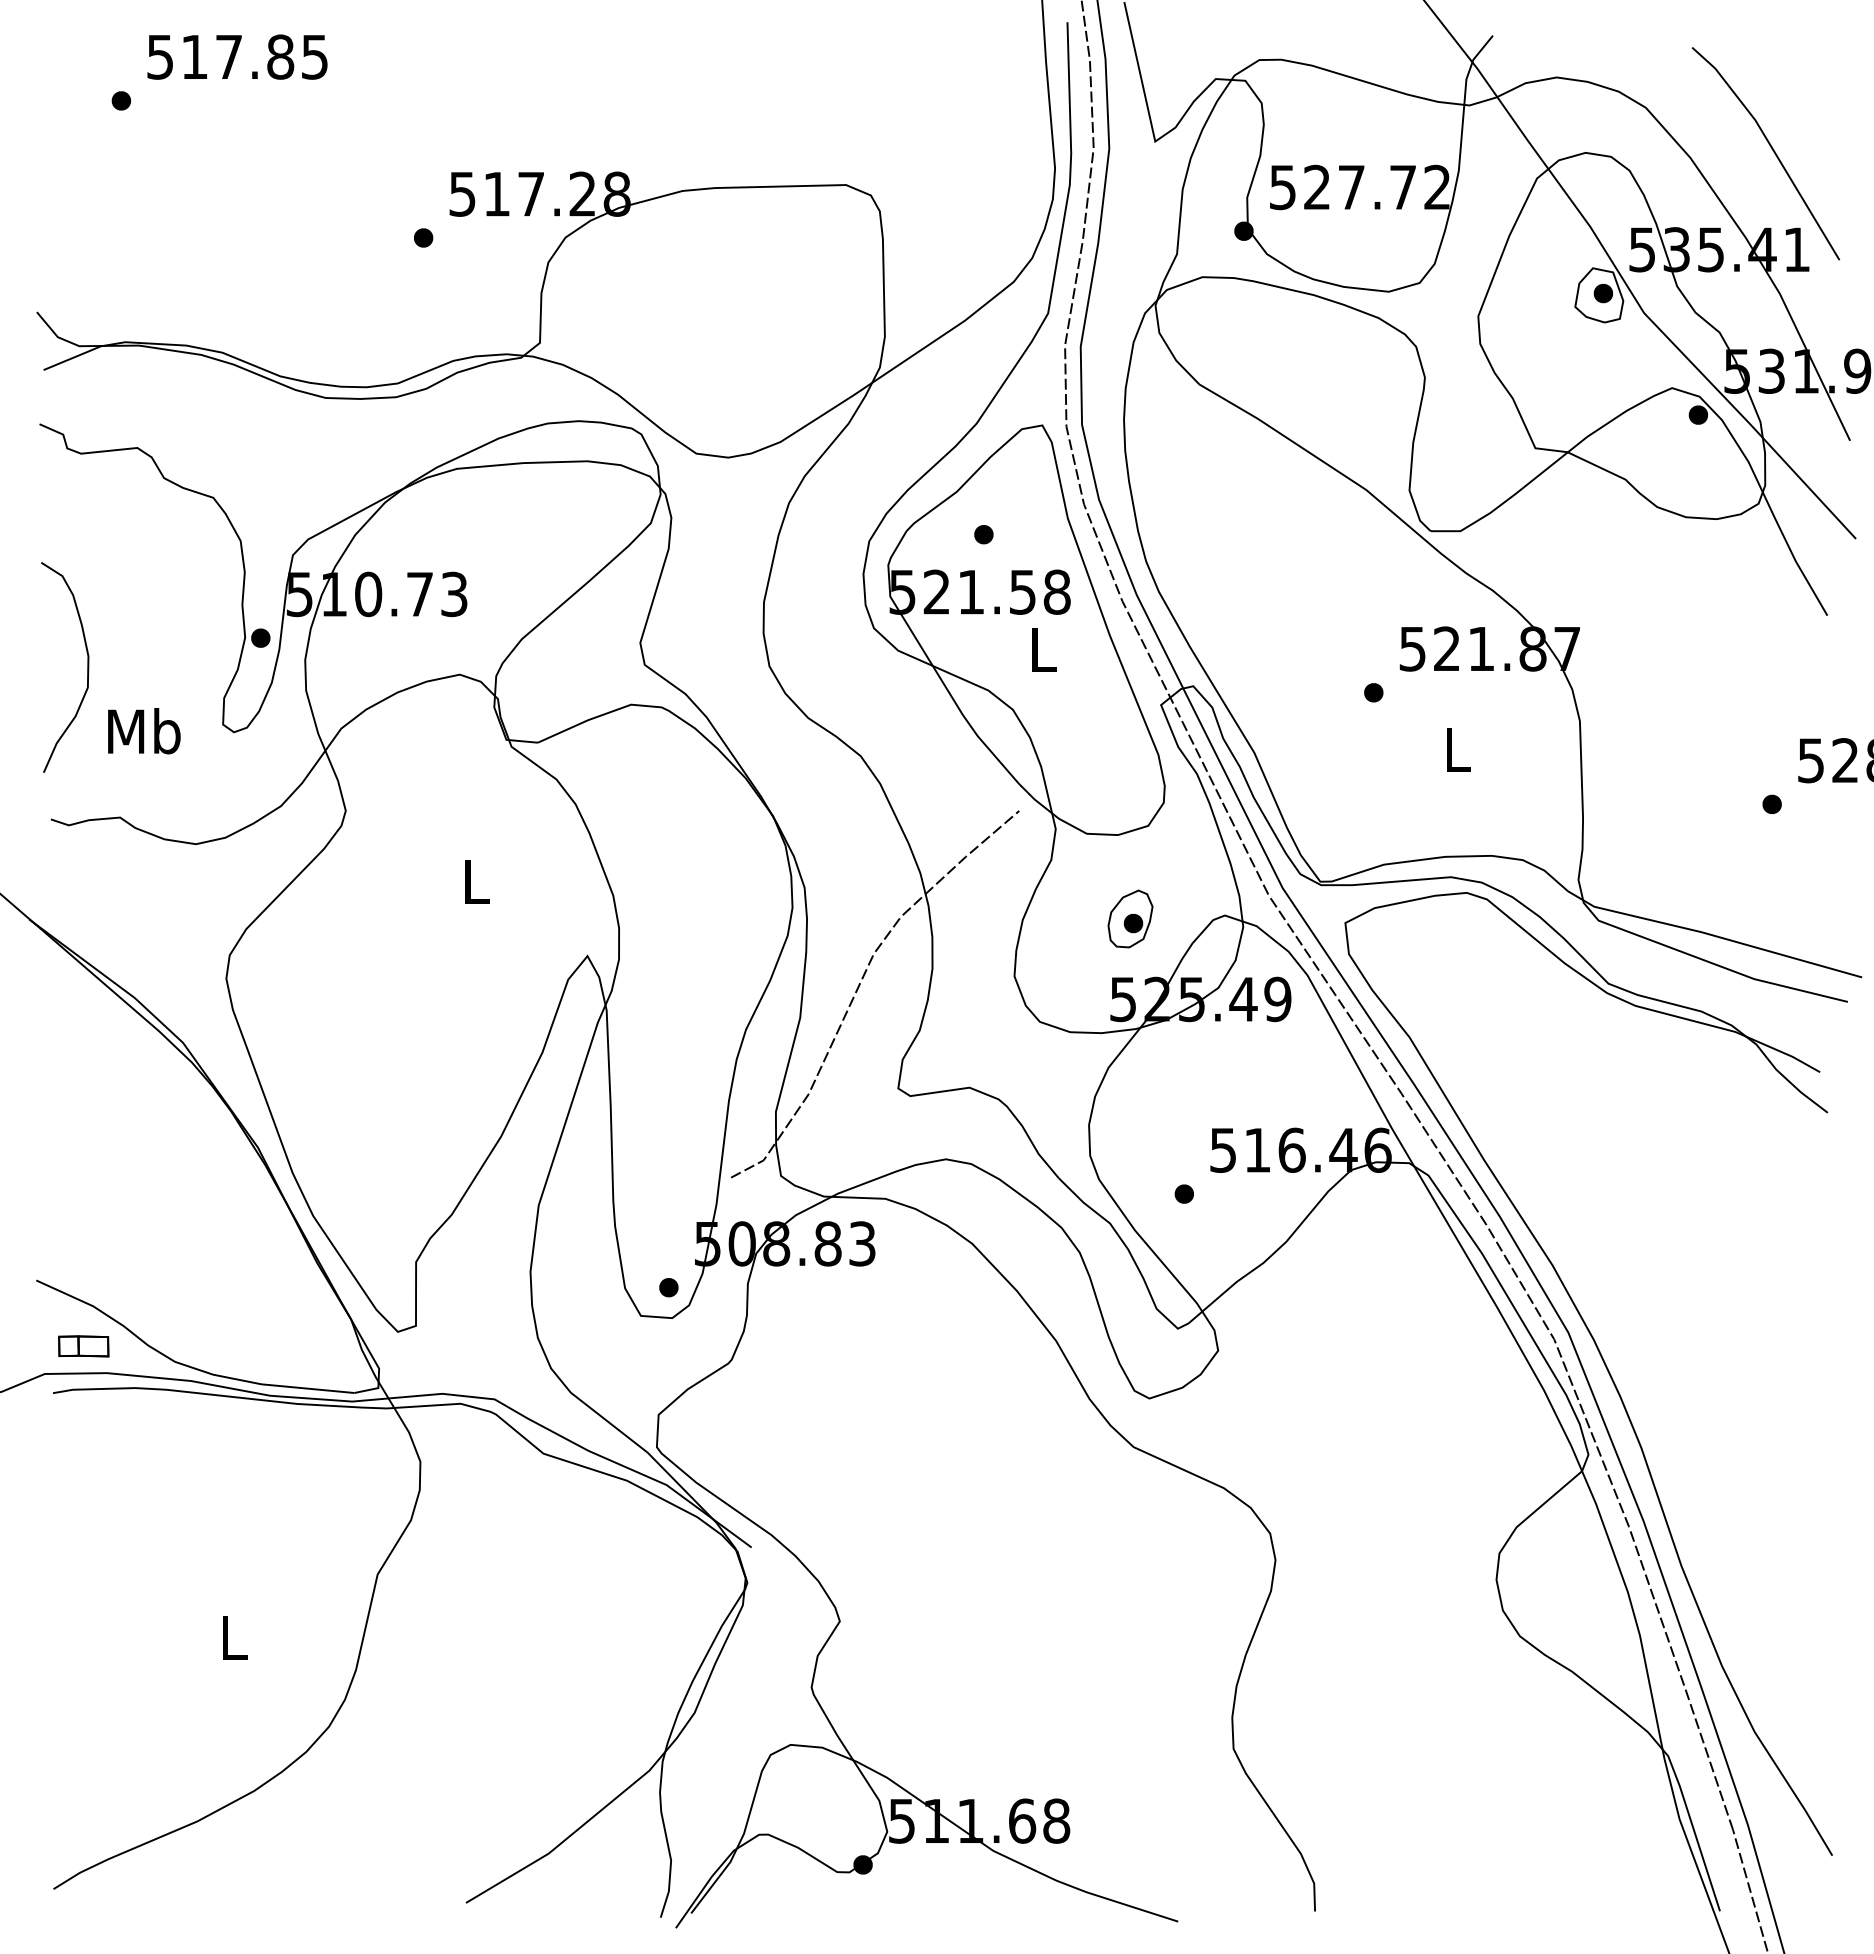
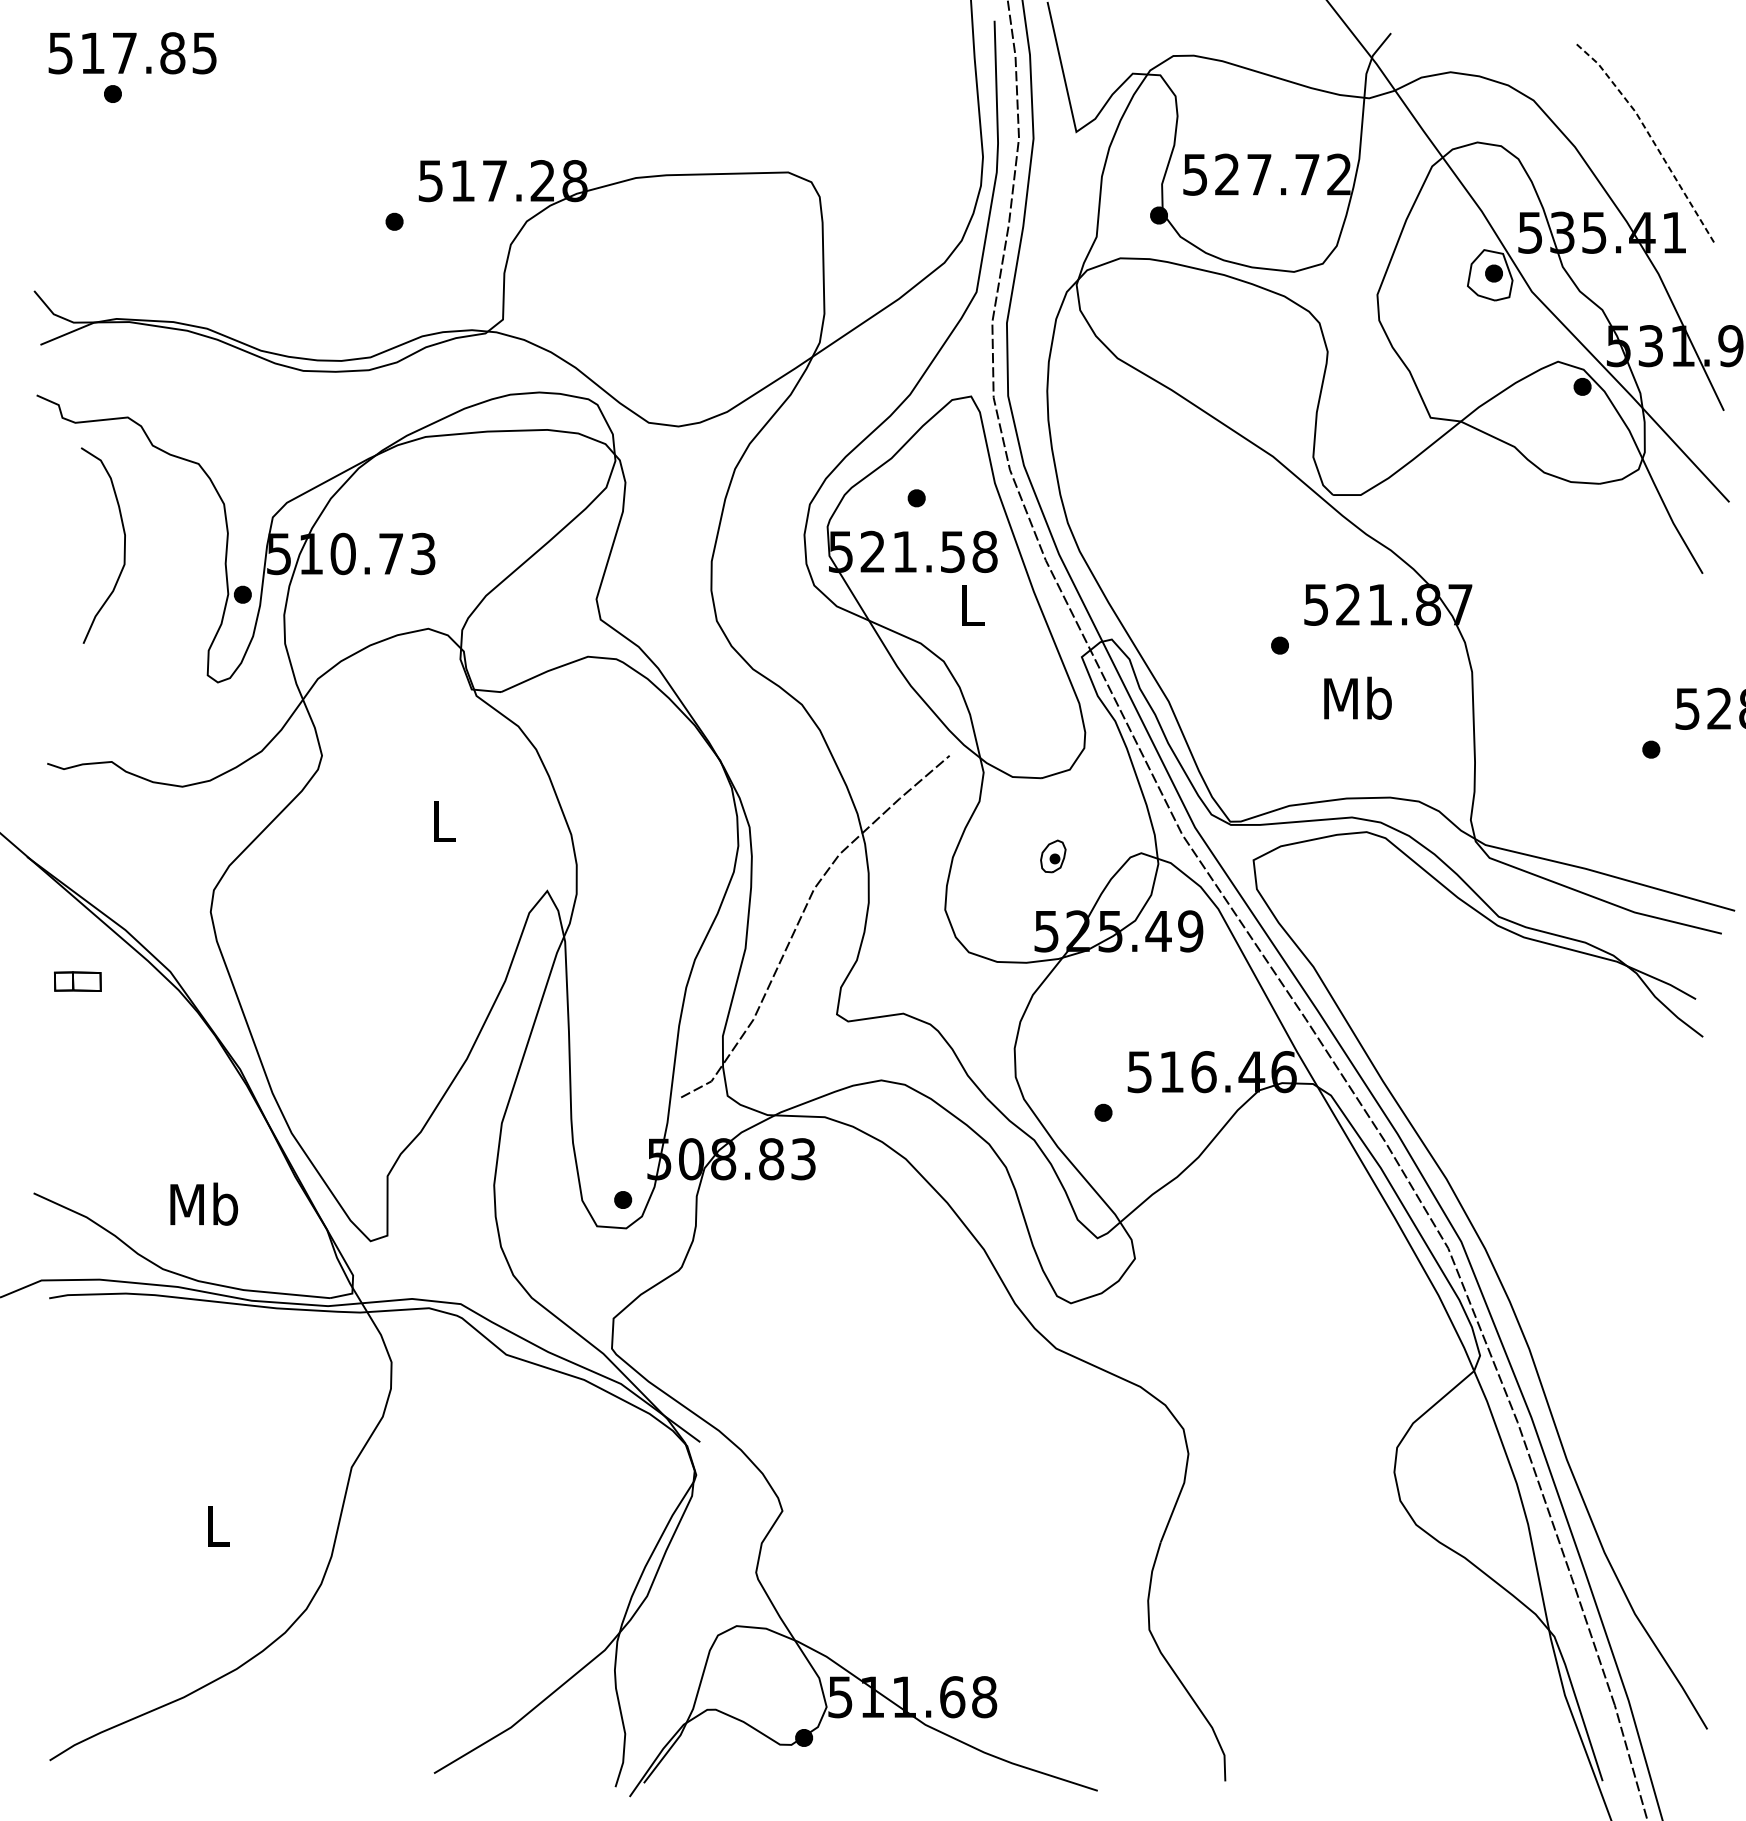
text: (237, 56) -> (132, 52), moved
line: (1771, 147) -> (1650, 137), solid -> dashed
curve: (87, 667) -> (124, 545), moved
text: (144, 731) -> (204, 1204), moved
text: (1457, 749) -> (1358, 698), L -> Mb
part: (1130, 918) -> (1053, 855), size x0.6
part: (83, 1346) -> (77, 981), moved

